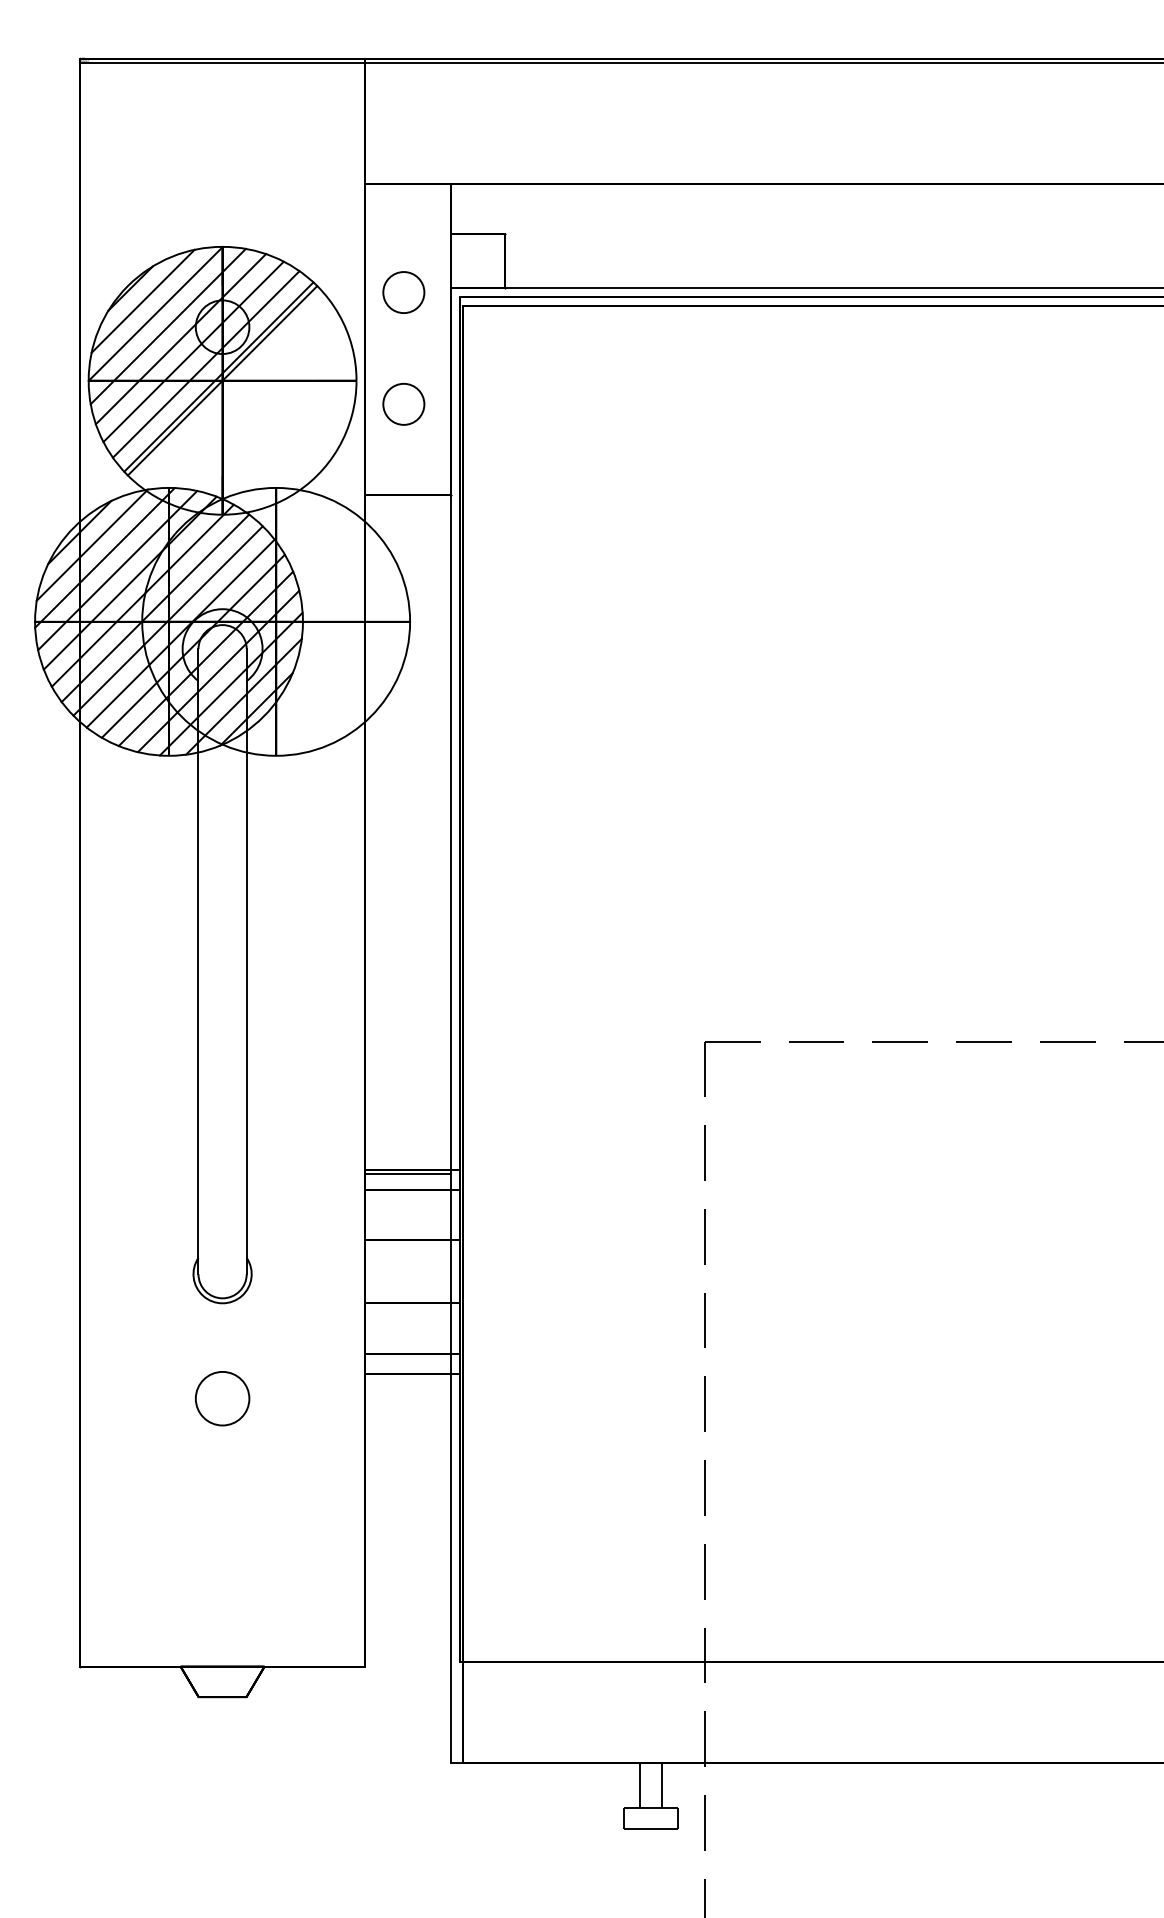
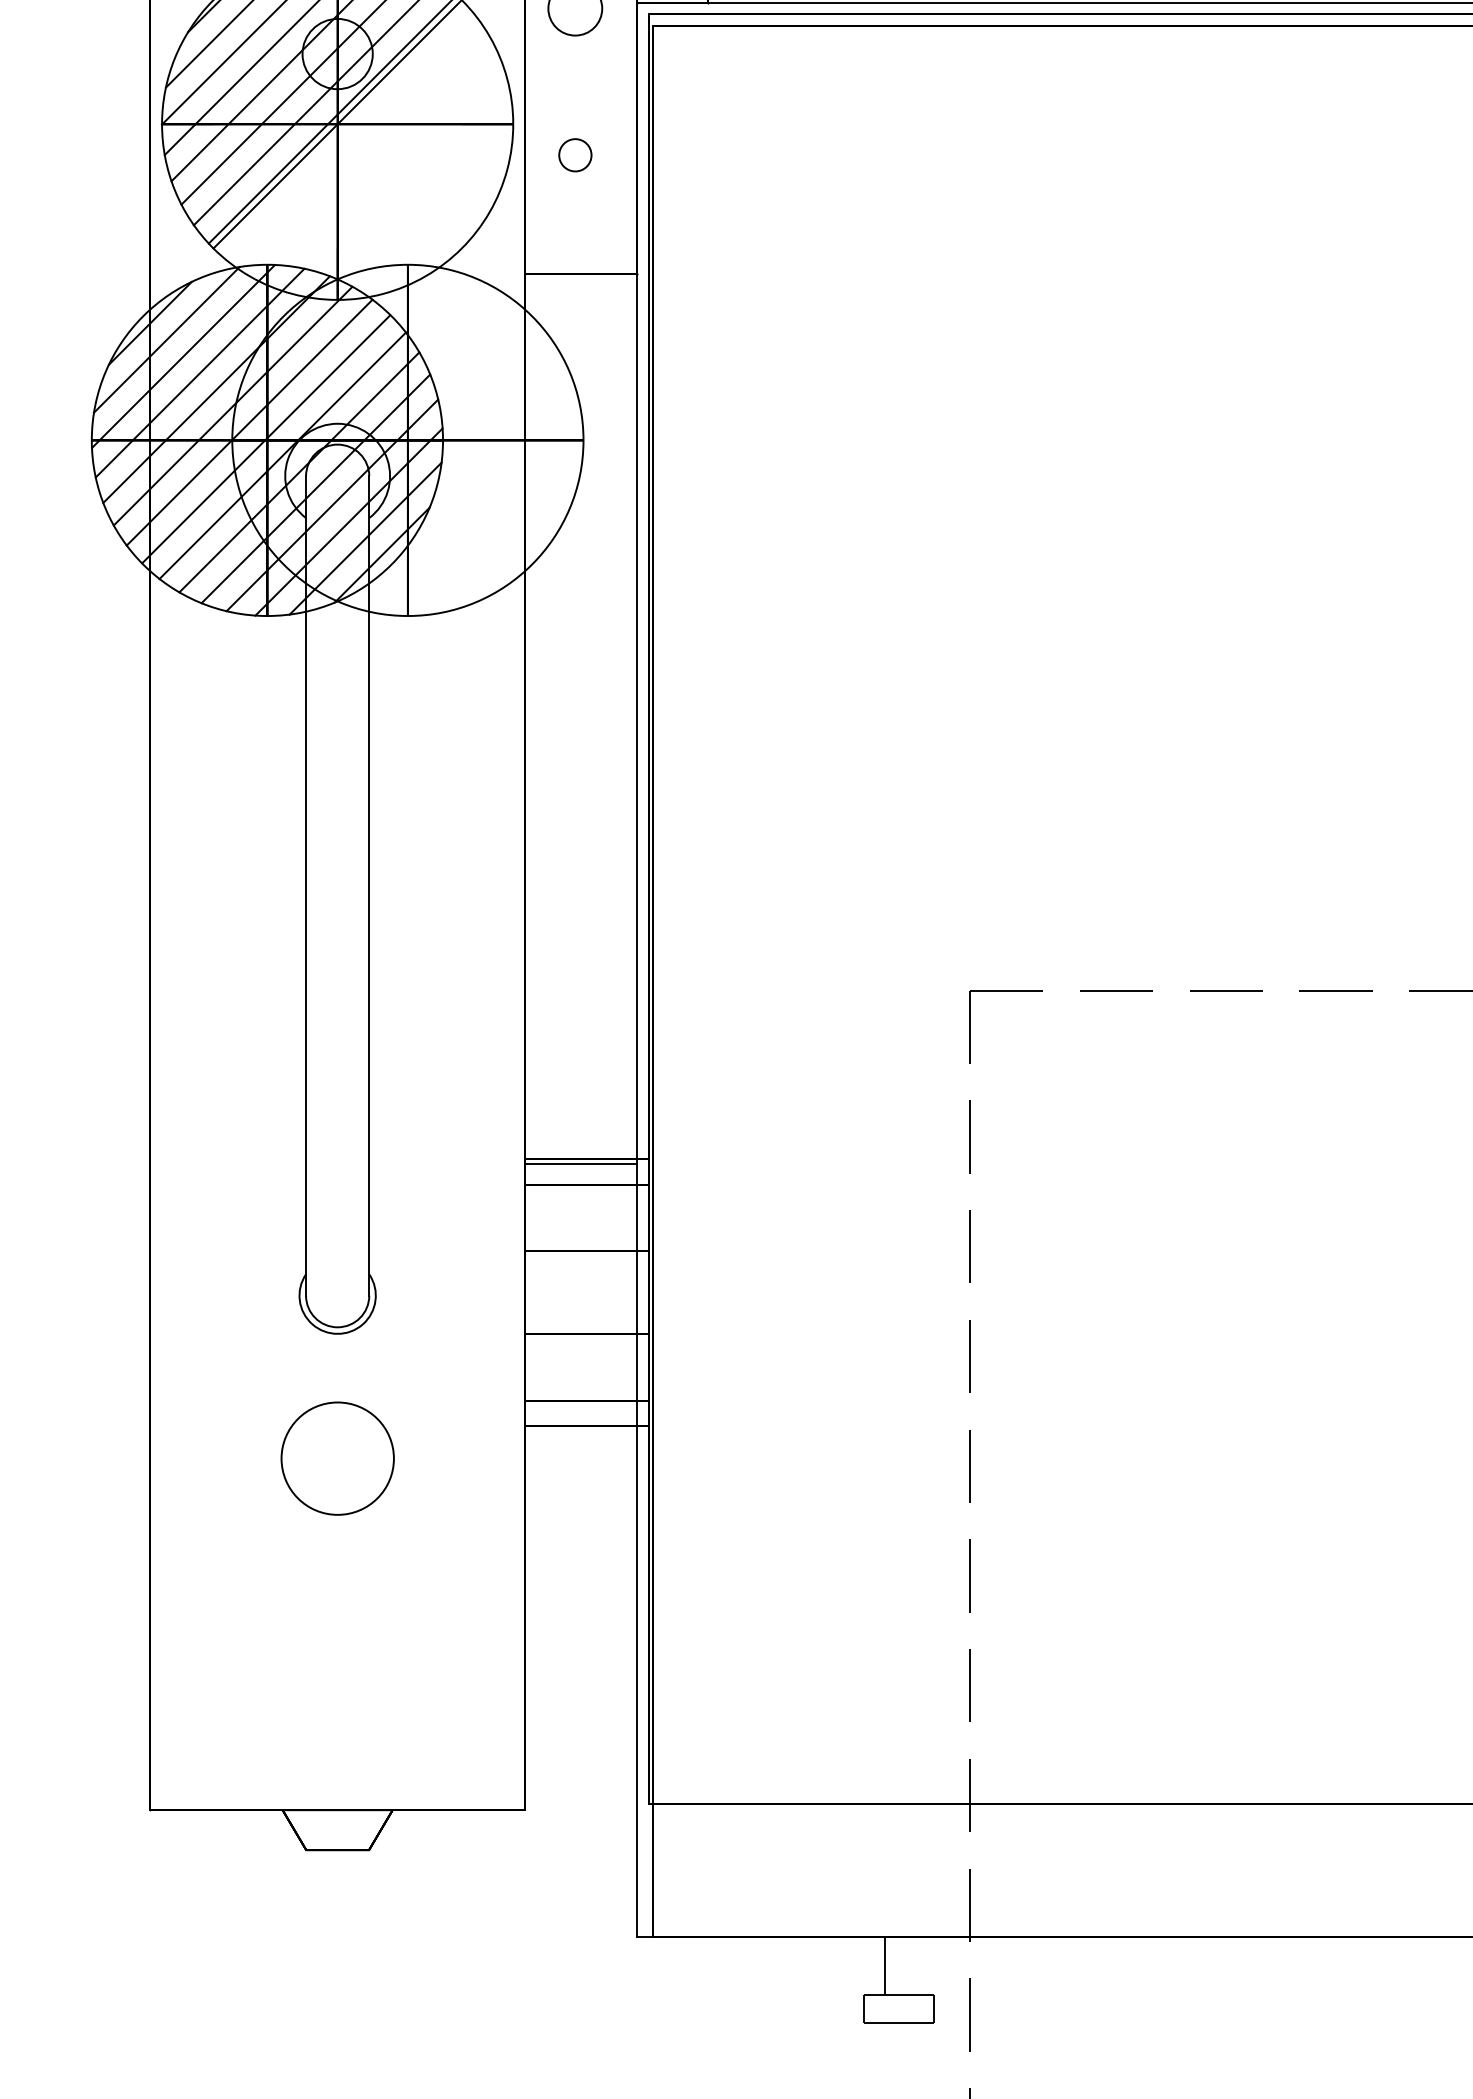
circle: (403, 404) -> (574, 155), size x0.6
circle: (222, 1398) -> (337, 1458), size x1.6
line: (661, 1785) -> (913, 1966), removed

